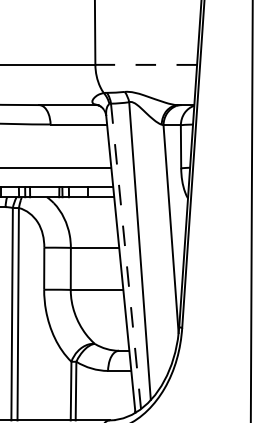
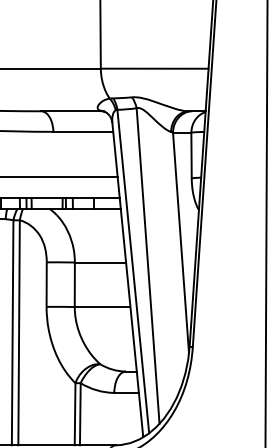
line: (146, 64) -> (154, 68), dashed -> solid
line: (125, 255) -> (132, 270), dashed -> solid

